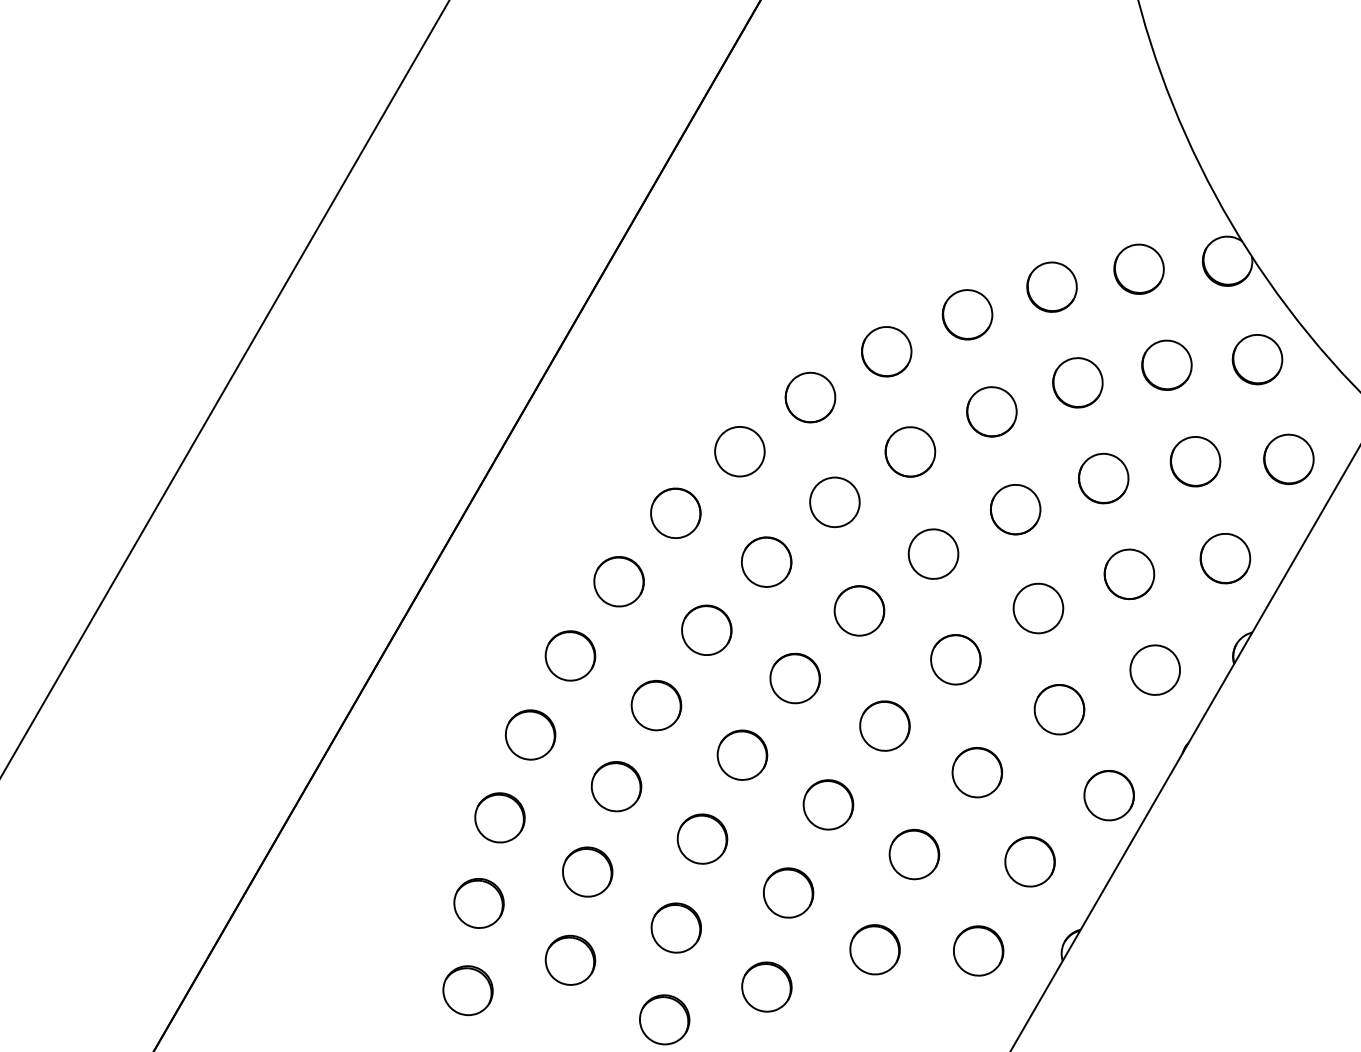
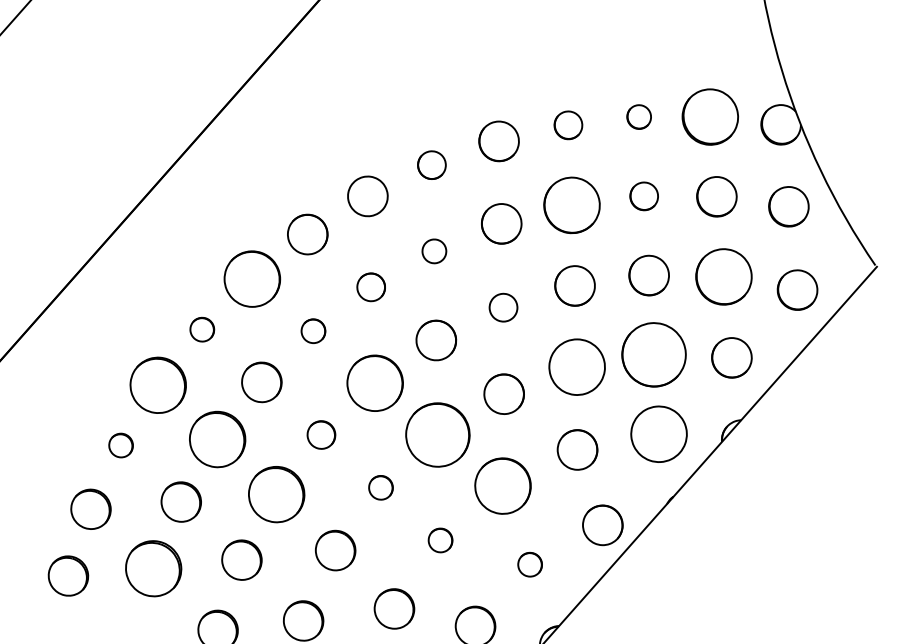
part: (1138, 268) -> (710, 116), size x1.4
part: (1051, 286) -> (638, 116), size x0.6
part: (967, 314) -> (568, 125), size x0.7
part: (1077, 382) -> (643, 196), size x0.7
part: (810, 397) -> (431, 165), size x0.7
part: (991, 411) -> (571, 205), size x1.4
part: (1195, 461) -> (723, 276), size x1.4
part: (834, 502) -> (434, 251), size x0.6
part: (933, 553) -> (503, 307), size x0.7
part: (766, 561) -> (371, 286), size x0.7
part: (1129, 574) -> (654, 355), size x1.6
part: (618, 581) -> (251, 278), size x1.4
part: (1038, 608) -> (577, 367), size x1.4
part: (706, 629) -> (313, 330), size x0.6
part: (570, 655) -> (202, 329), size x0.6
part: (1154, 669) -> (658, 433), size x1.4
part: (794, 678) -> (374, 383), size x1.4
part: (884, 725) -> (437, 434), size x1.6
part: (530, 734) -> (158, 384), size x1.4
part: (742, 754) -> (321, 434), size x0.7
part: (977, 772) -> (503, 486), size x1.4
part: (616, 786) -> (217, 439), size x1.4
part: (828, 804) -> (381, 487), size x0.6
part: (499, 817) -> (120, 445), size x0.6
part: (702, 838) -> (276, 494), size x1.4
part: (914, 854) -> (440, 540), size x0.6
part: (1029, 861) -> (529, 564), size x0.6
part: (570, 959) -> (153, 567), size x1.4

